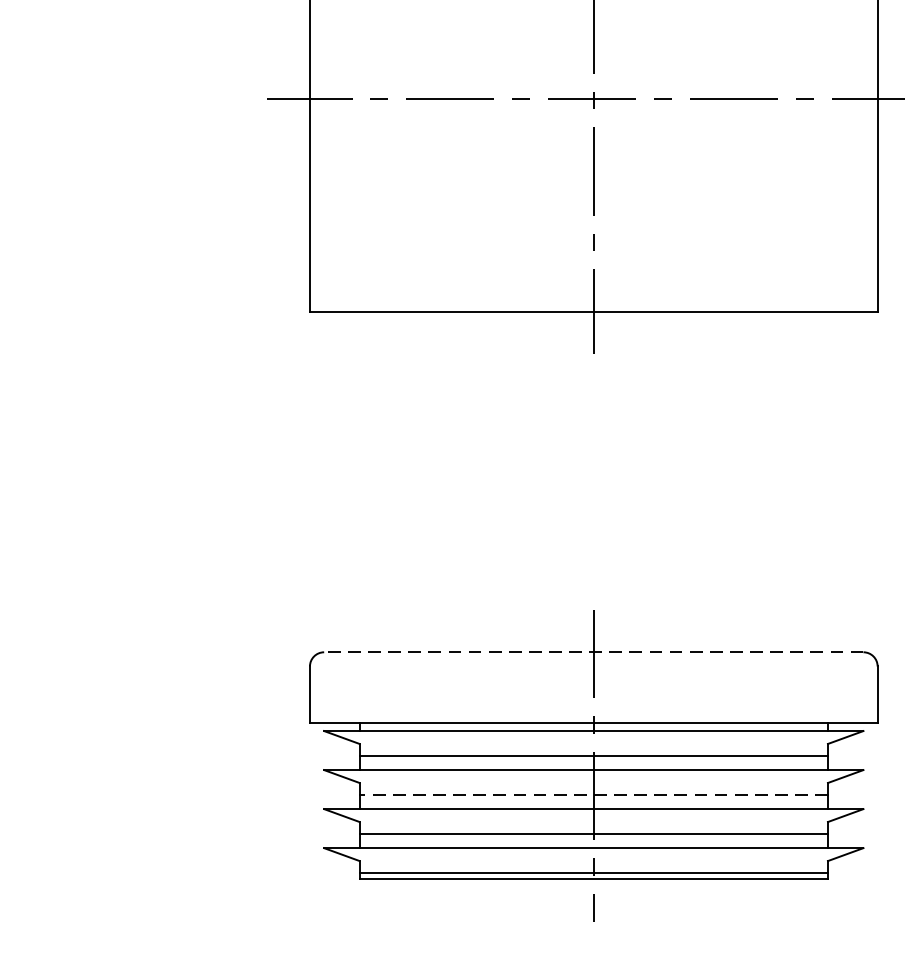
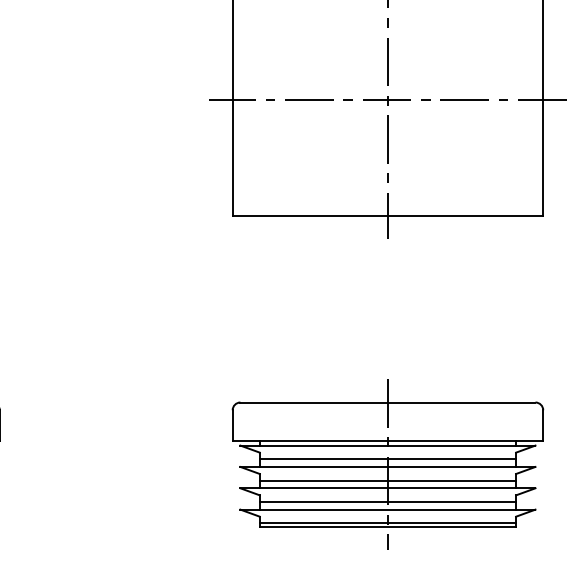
line: (592, 652) -> (387, 402), dashed -> solid
line: (592, 794) -> (387, 480), dashed -> solid

